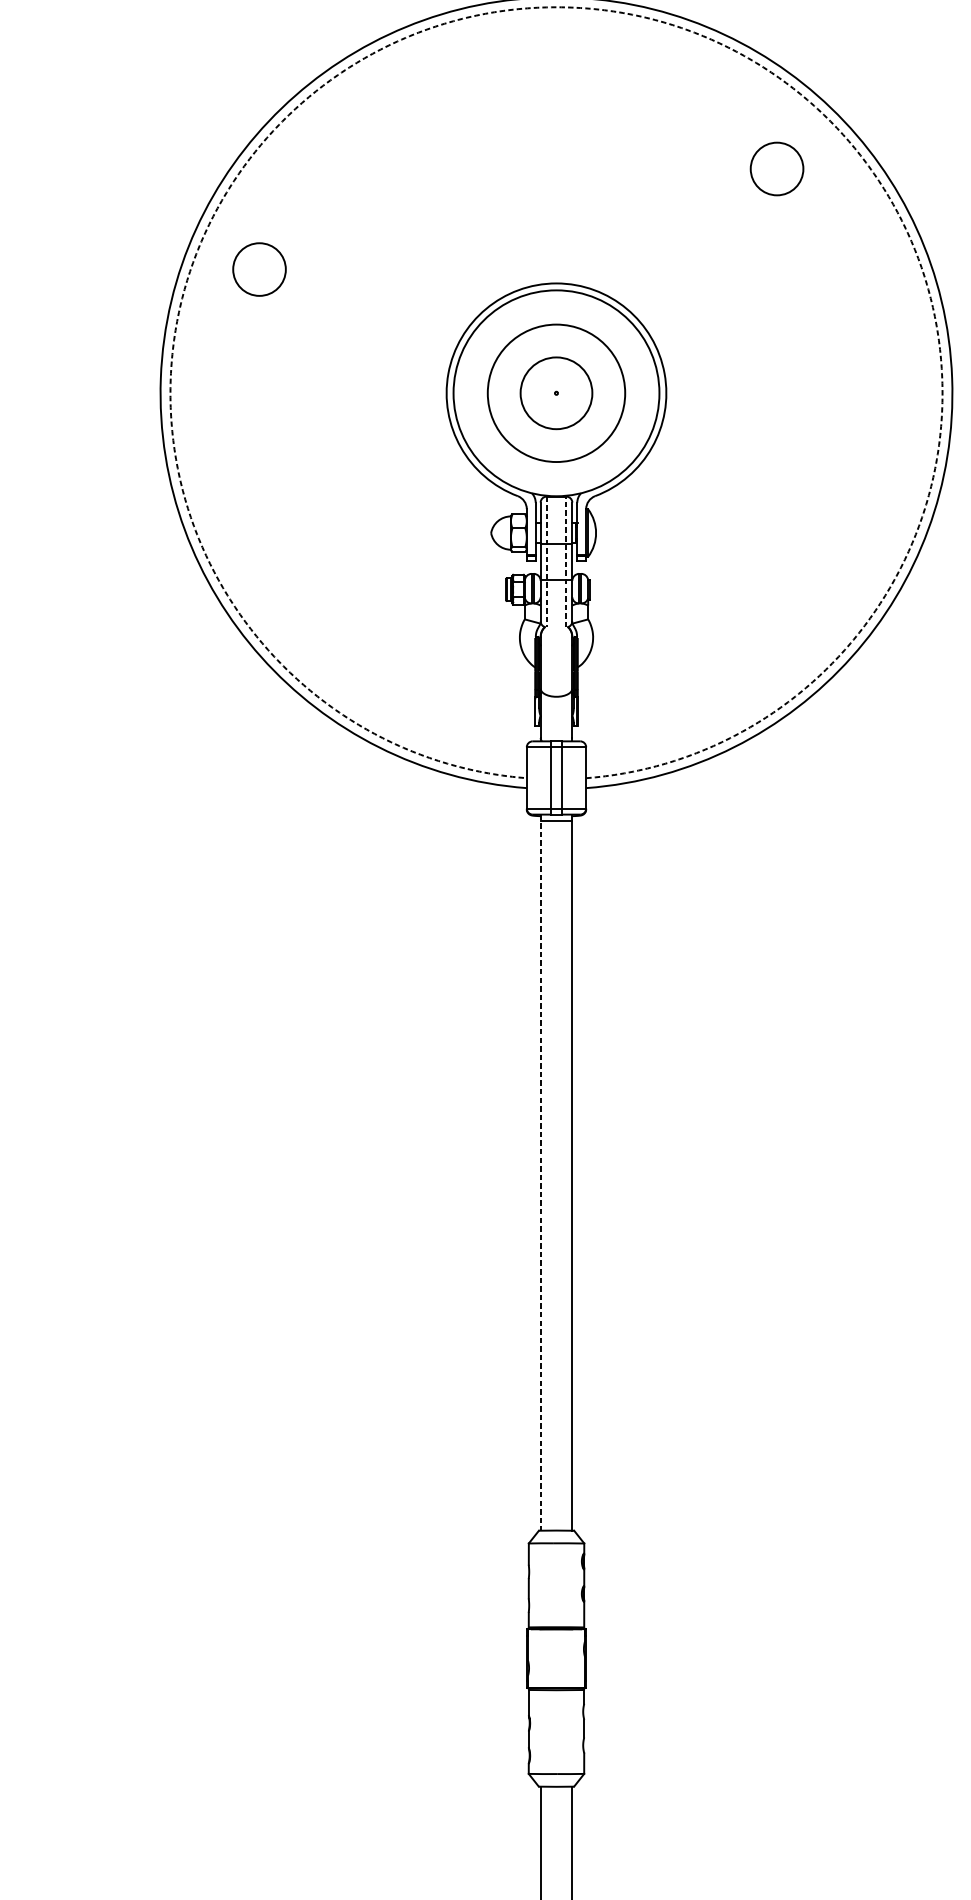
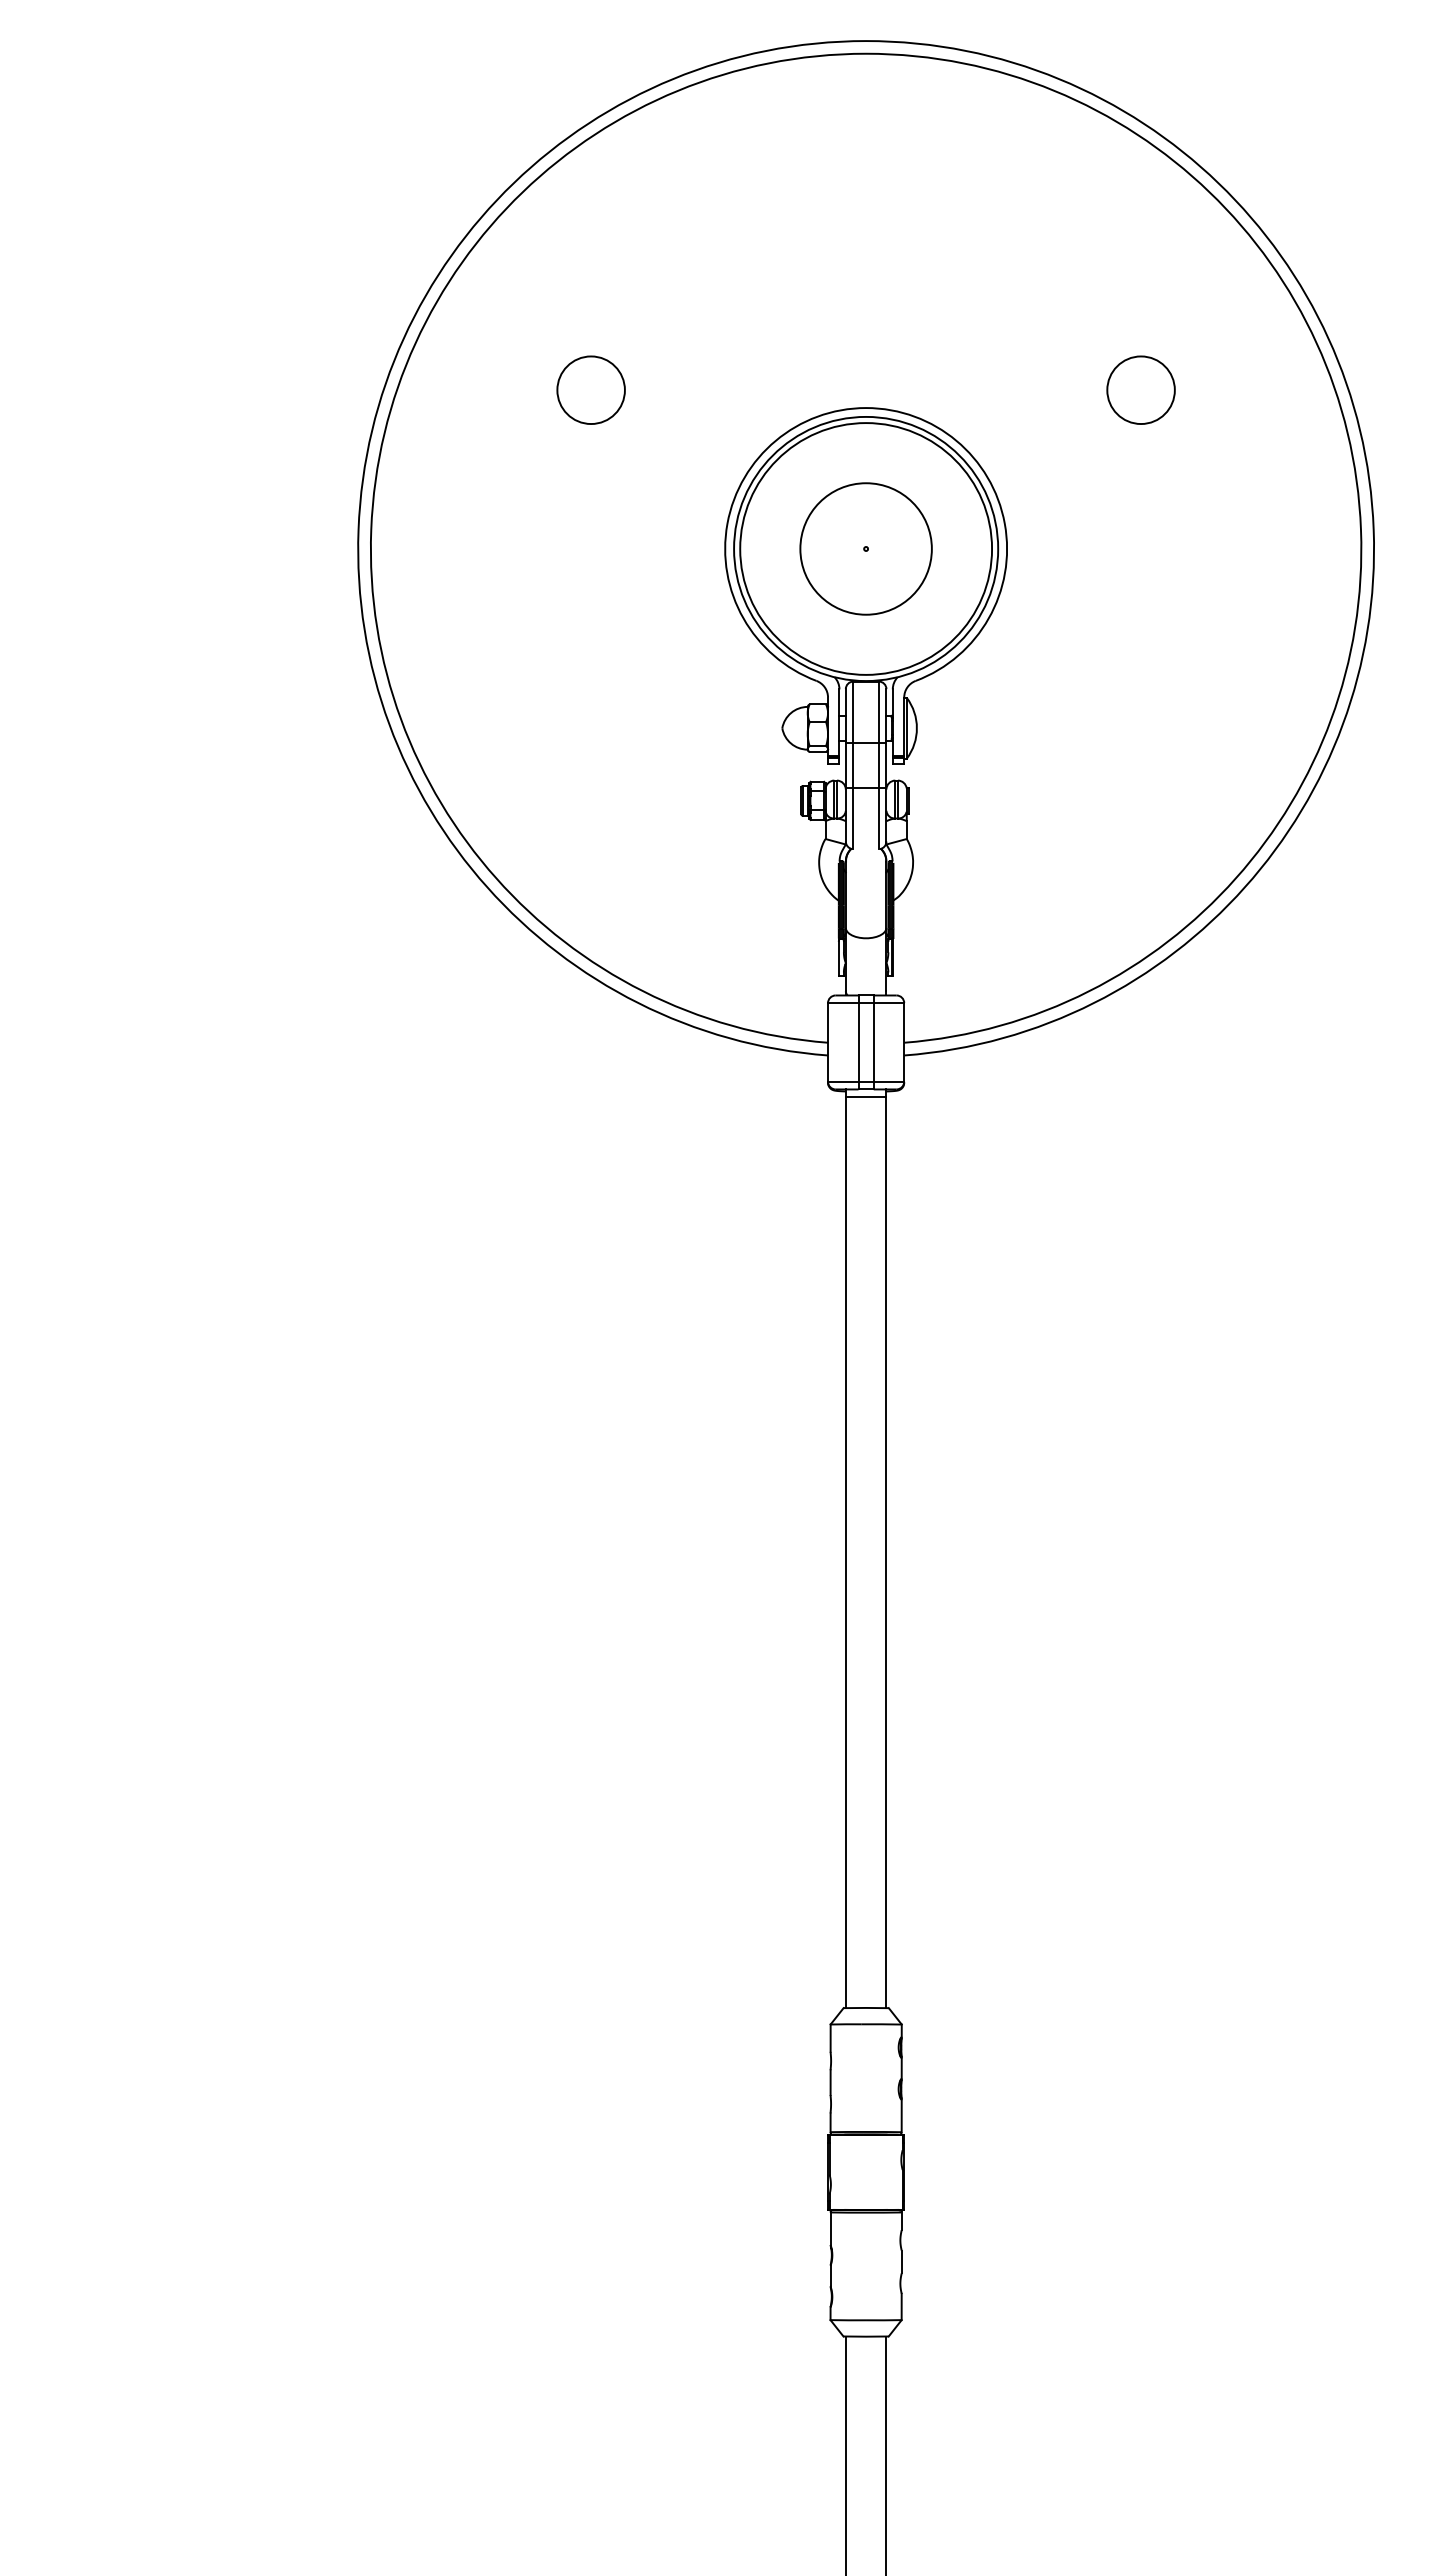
arc: (556, 7) -> (866, 53), dashed -> solid
circle: (776, 168) -> (1140, 389), moved
circle: (259, 268) -> (590, 389), moved
circle: (556, 392) -> (865, 548), size x1.43
circle: (556, 392) -> (866, 548), size x1.43
line: (546, 562) -> (853, 765), dashed -> solid
line: (566, 562) -> (878, 765), dashed -> solid
line: (540, 1173) -> (845, 1549), dashed -> solid

